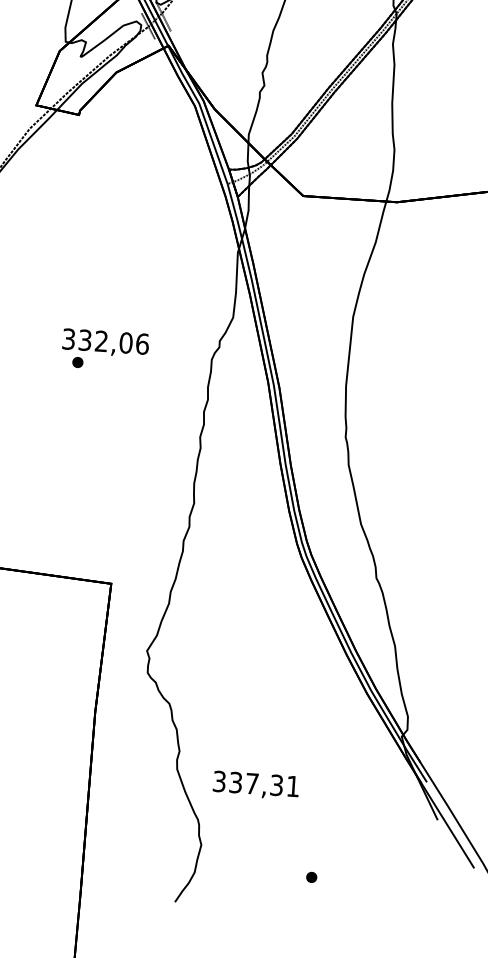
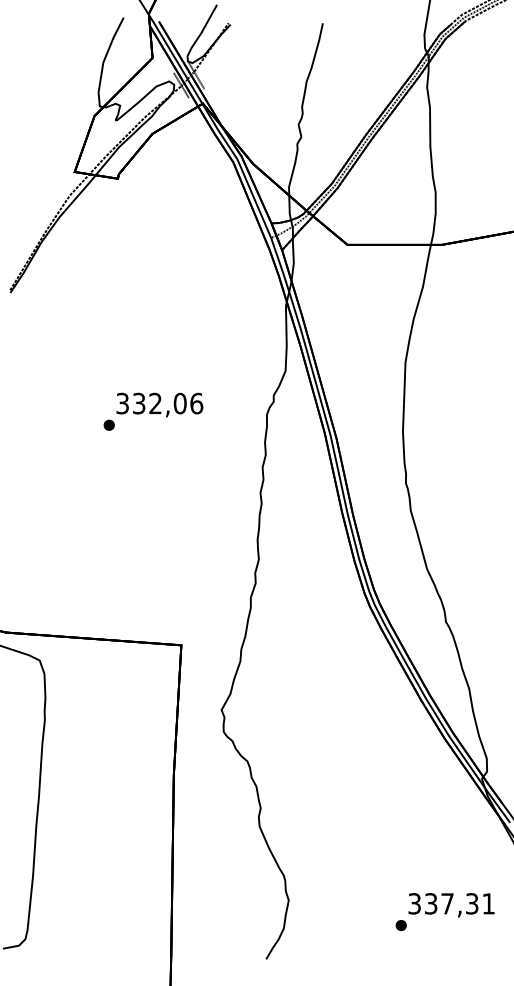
part: (77, 361) -> (108, 424), moved
text: (256, 785) -> (451, 905), moved

